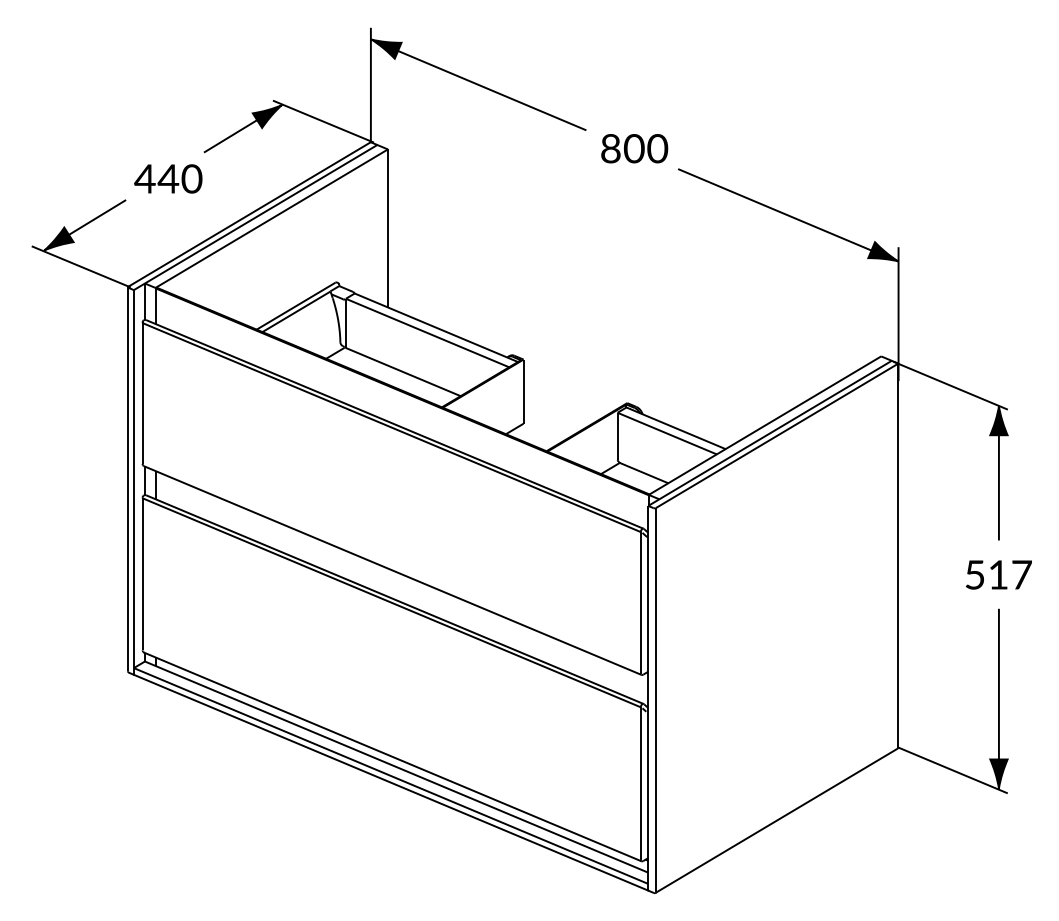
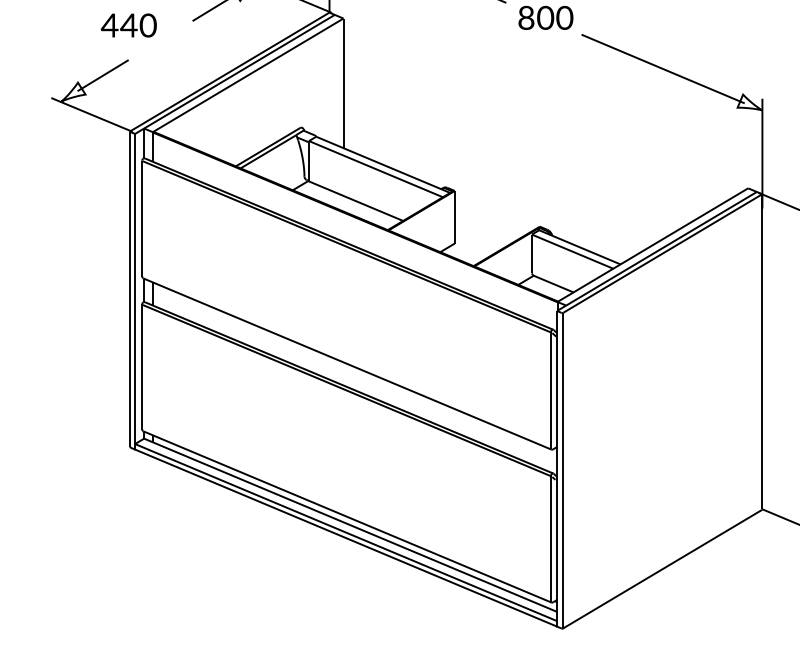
text: (168, 178) -> (129, 25), moved
fill: (58, 238) -> (73, 91), removed
fill: (883, 251) -> (750, 102), removed

